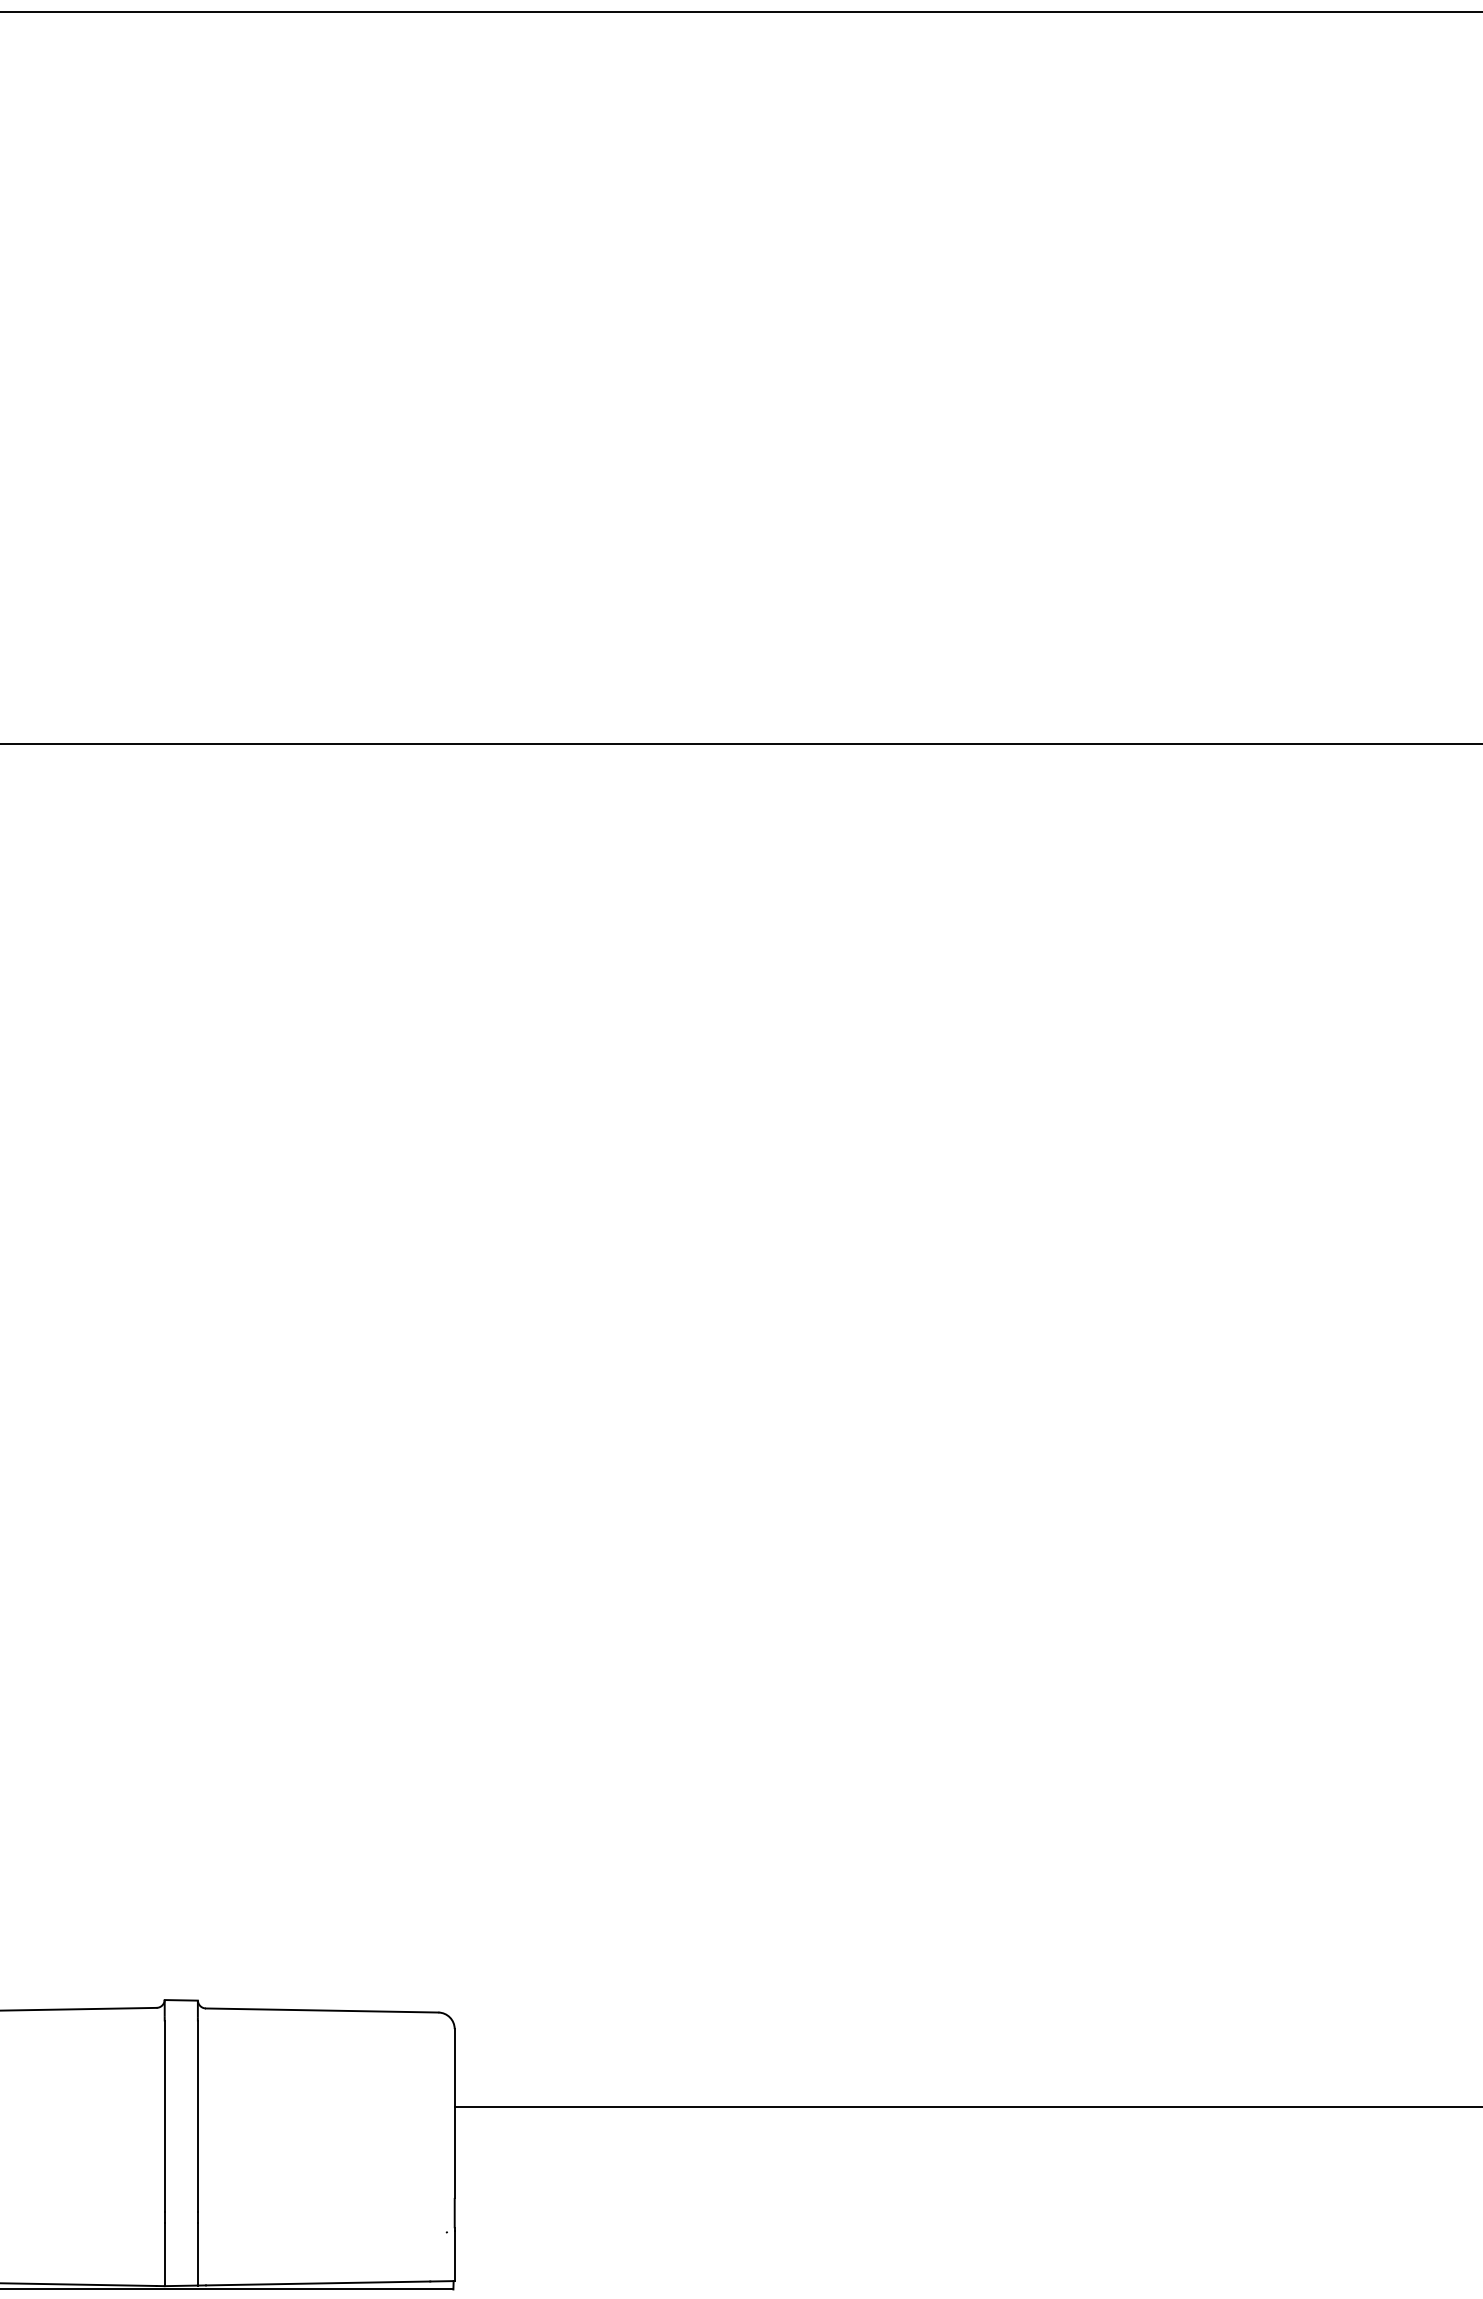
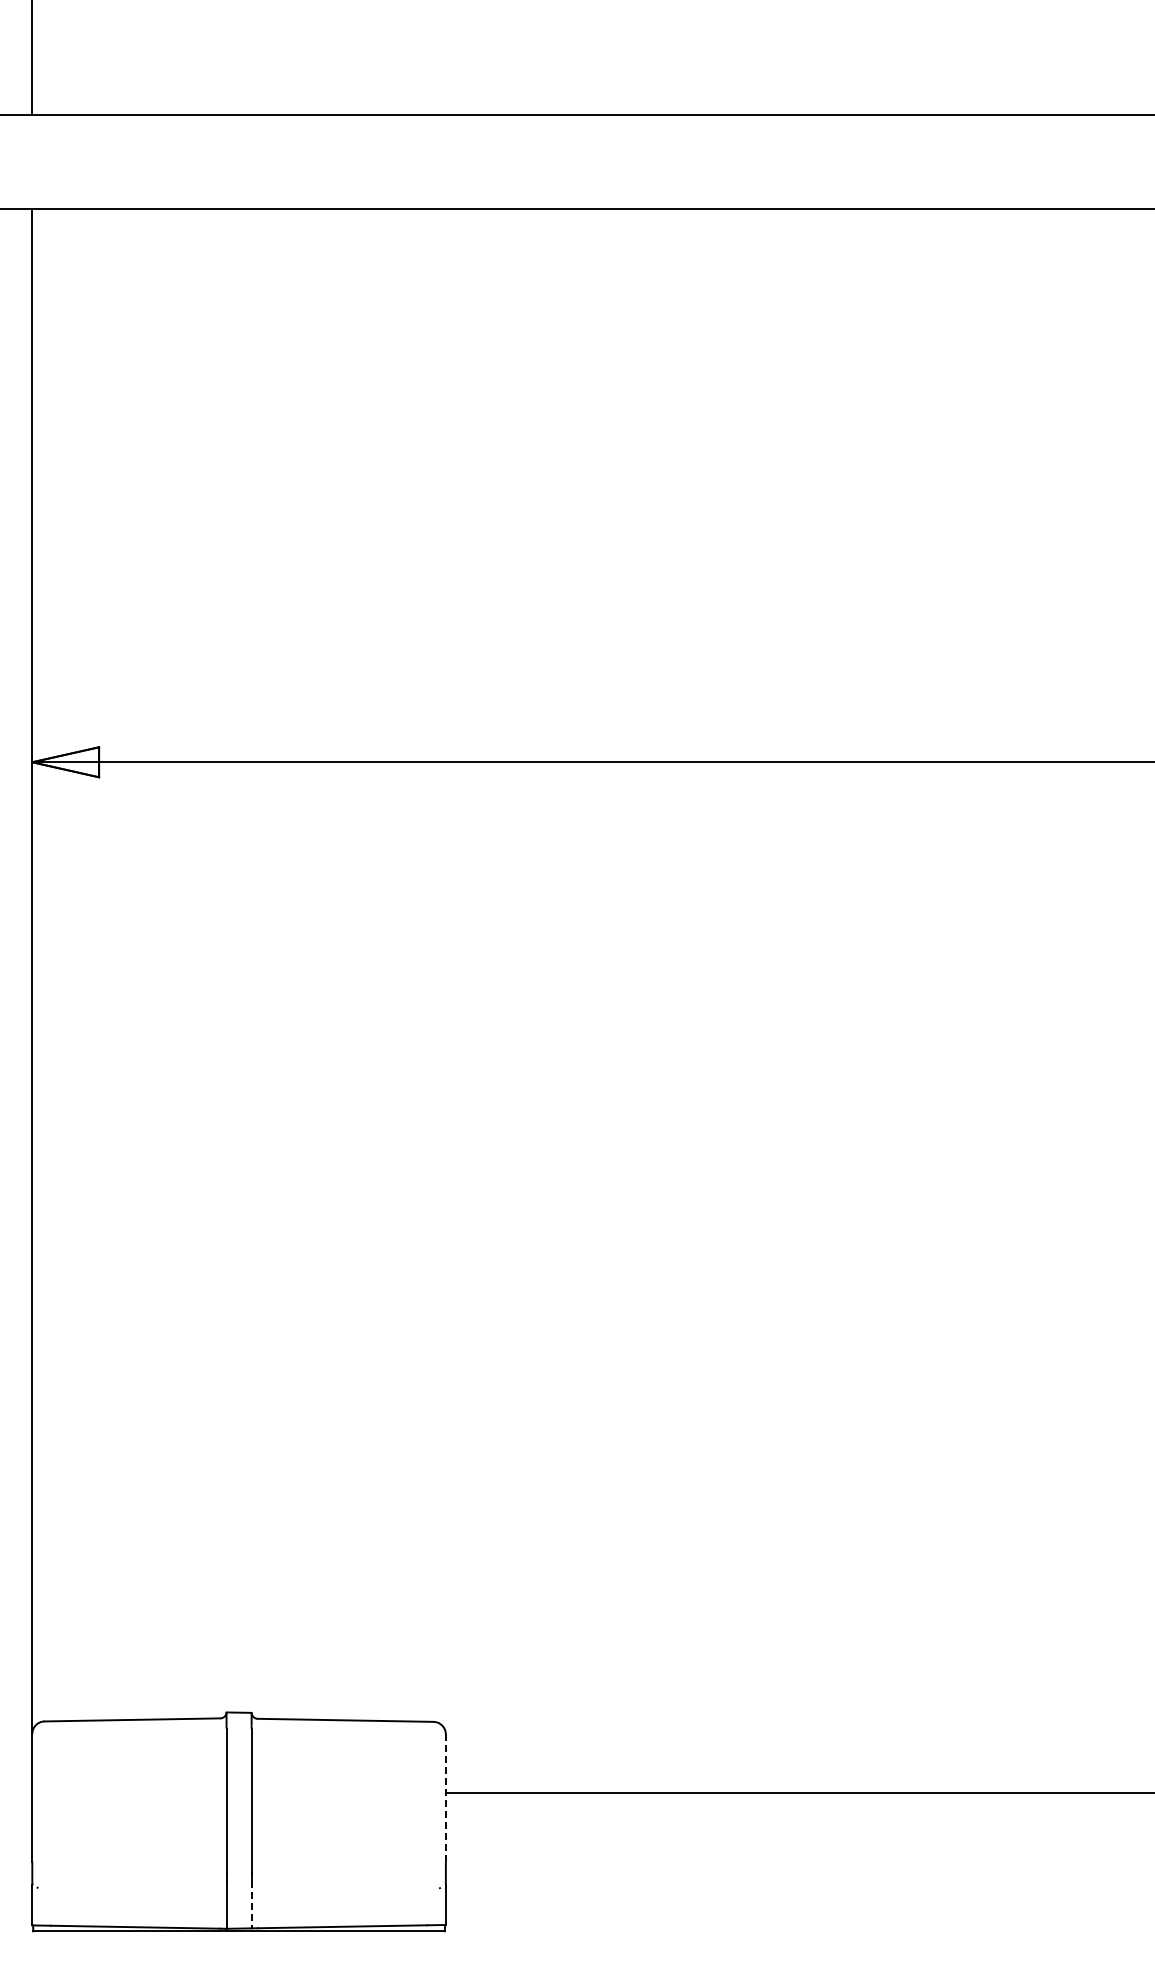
line: (454, 2113) -> (445, 1798), solid -> dashed
line: (197, 2254) -> (251, 1904), solid -> dashed

